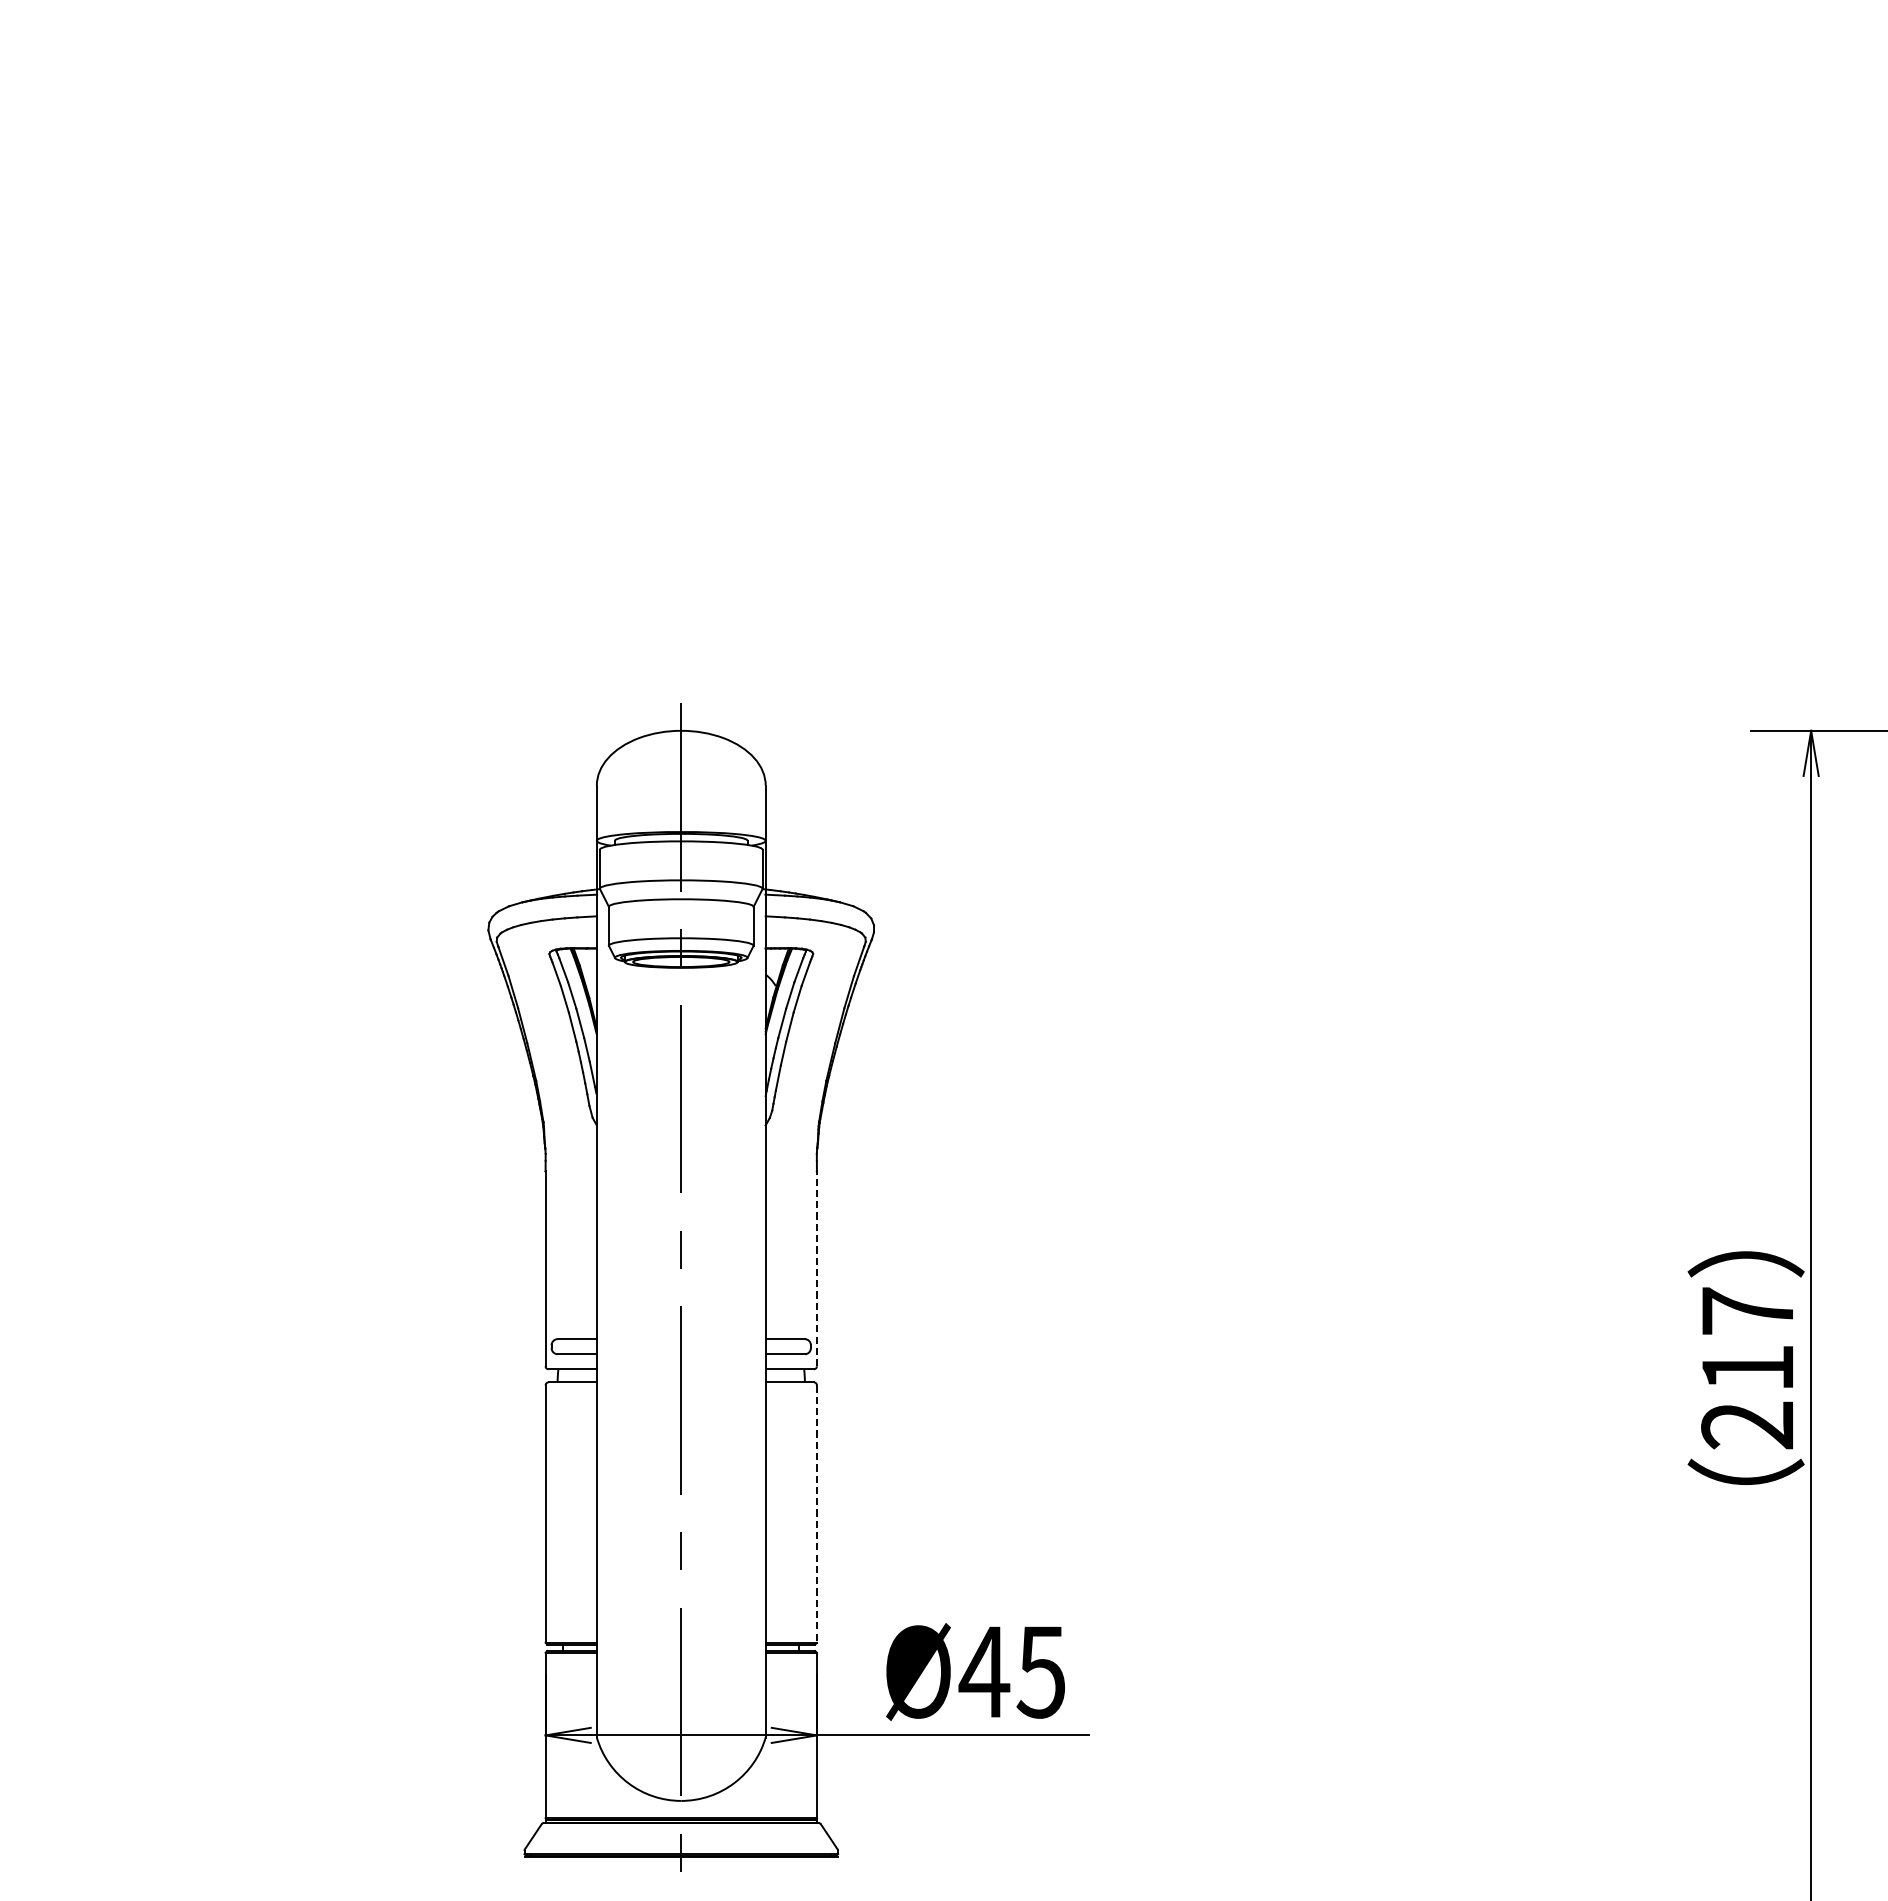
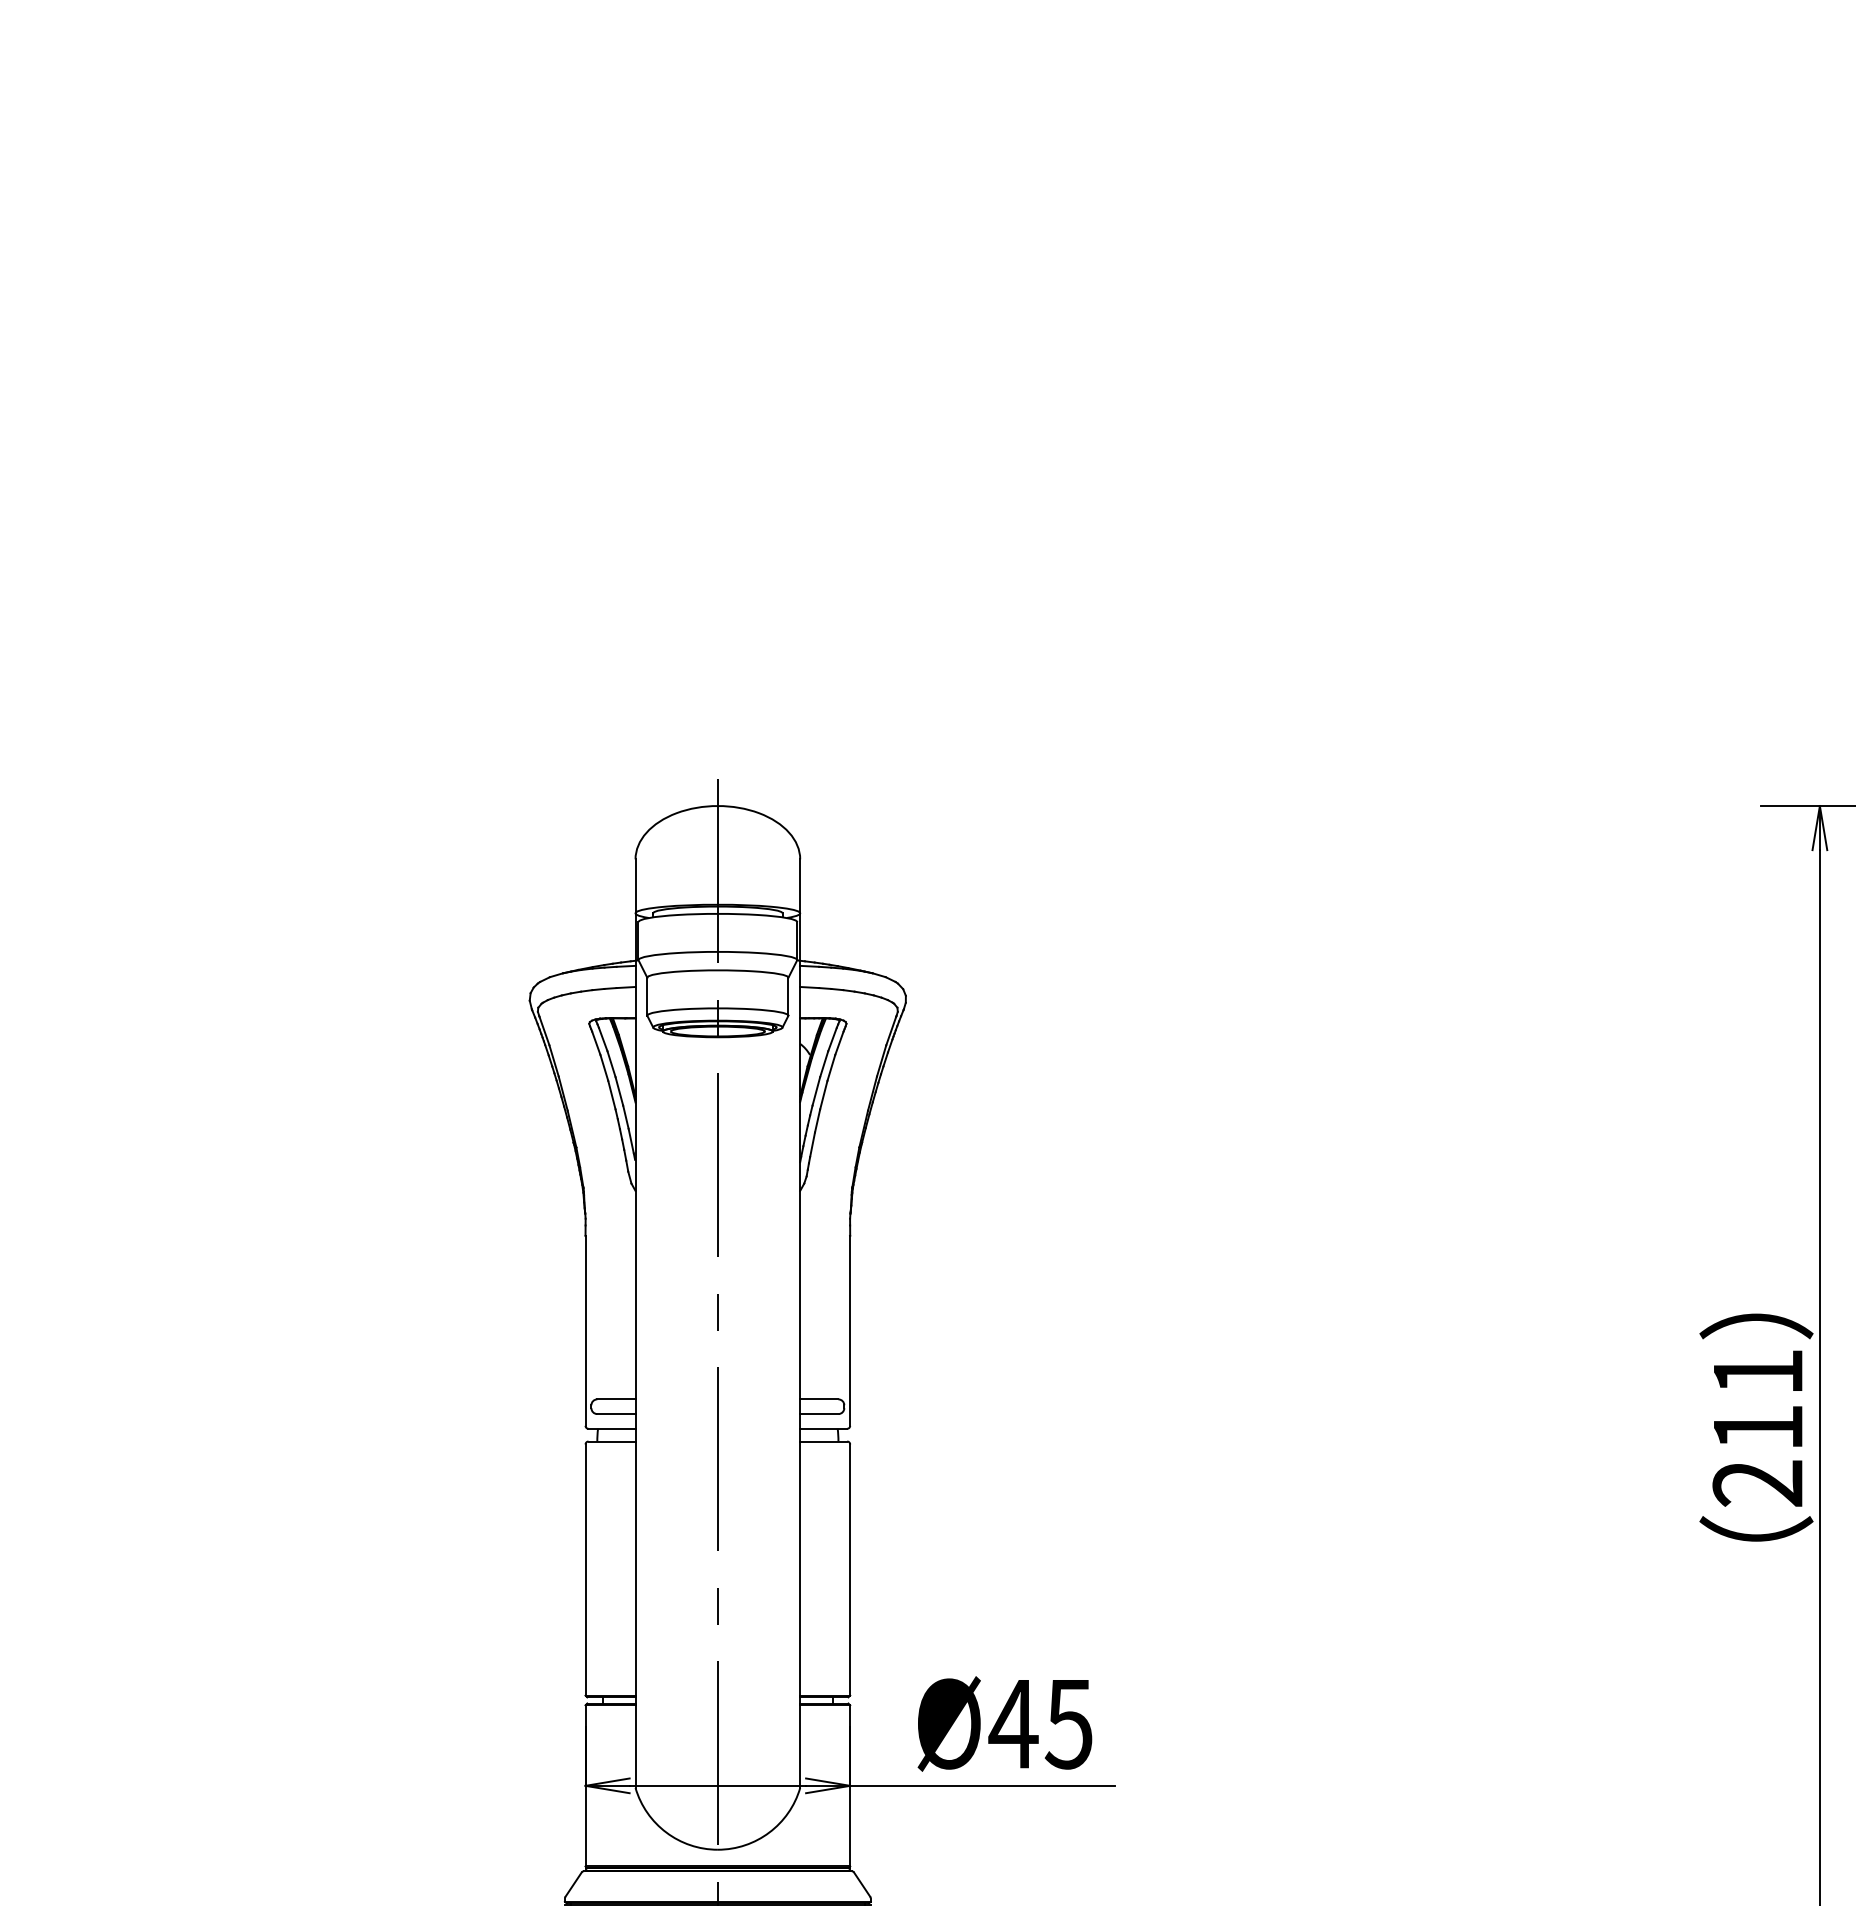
line: (817, 1268) -> (850, 1330), dashed -> solid
text: (1748, 1310) -> (1758, 1371), 217 -> 211
line: (817, 1514) -> (850, 1570), dashed -> solid

